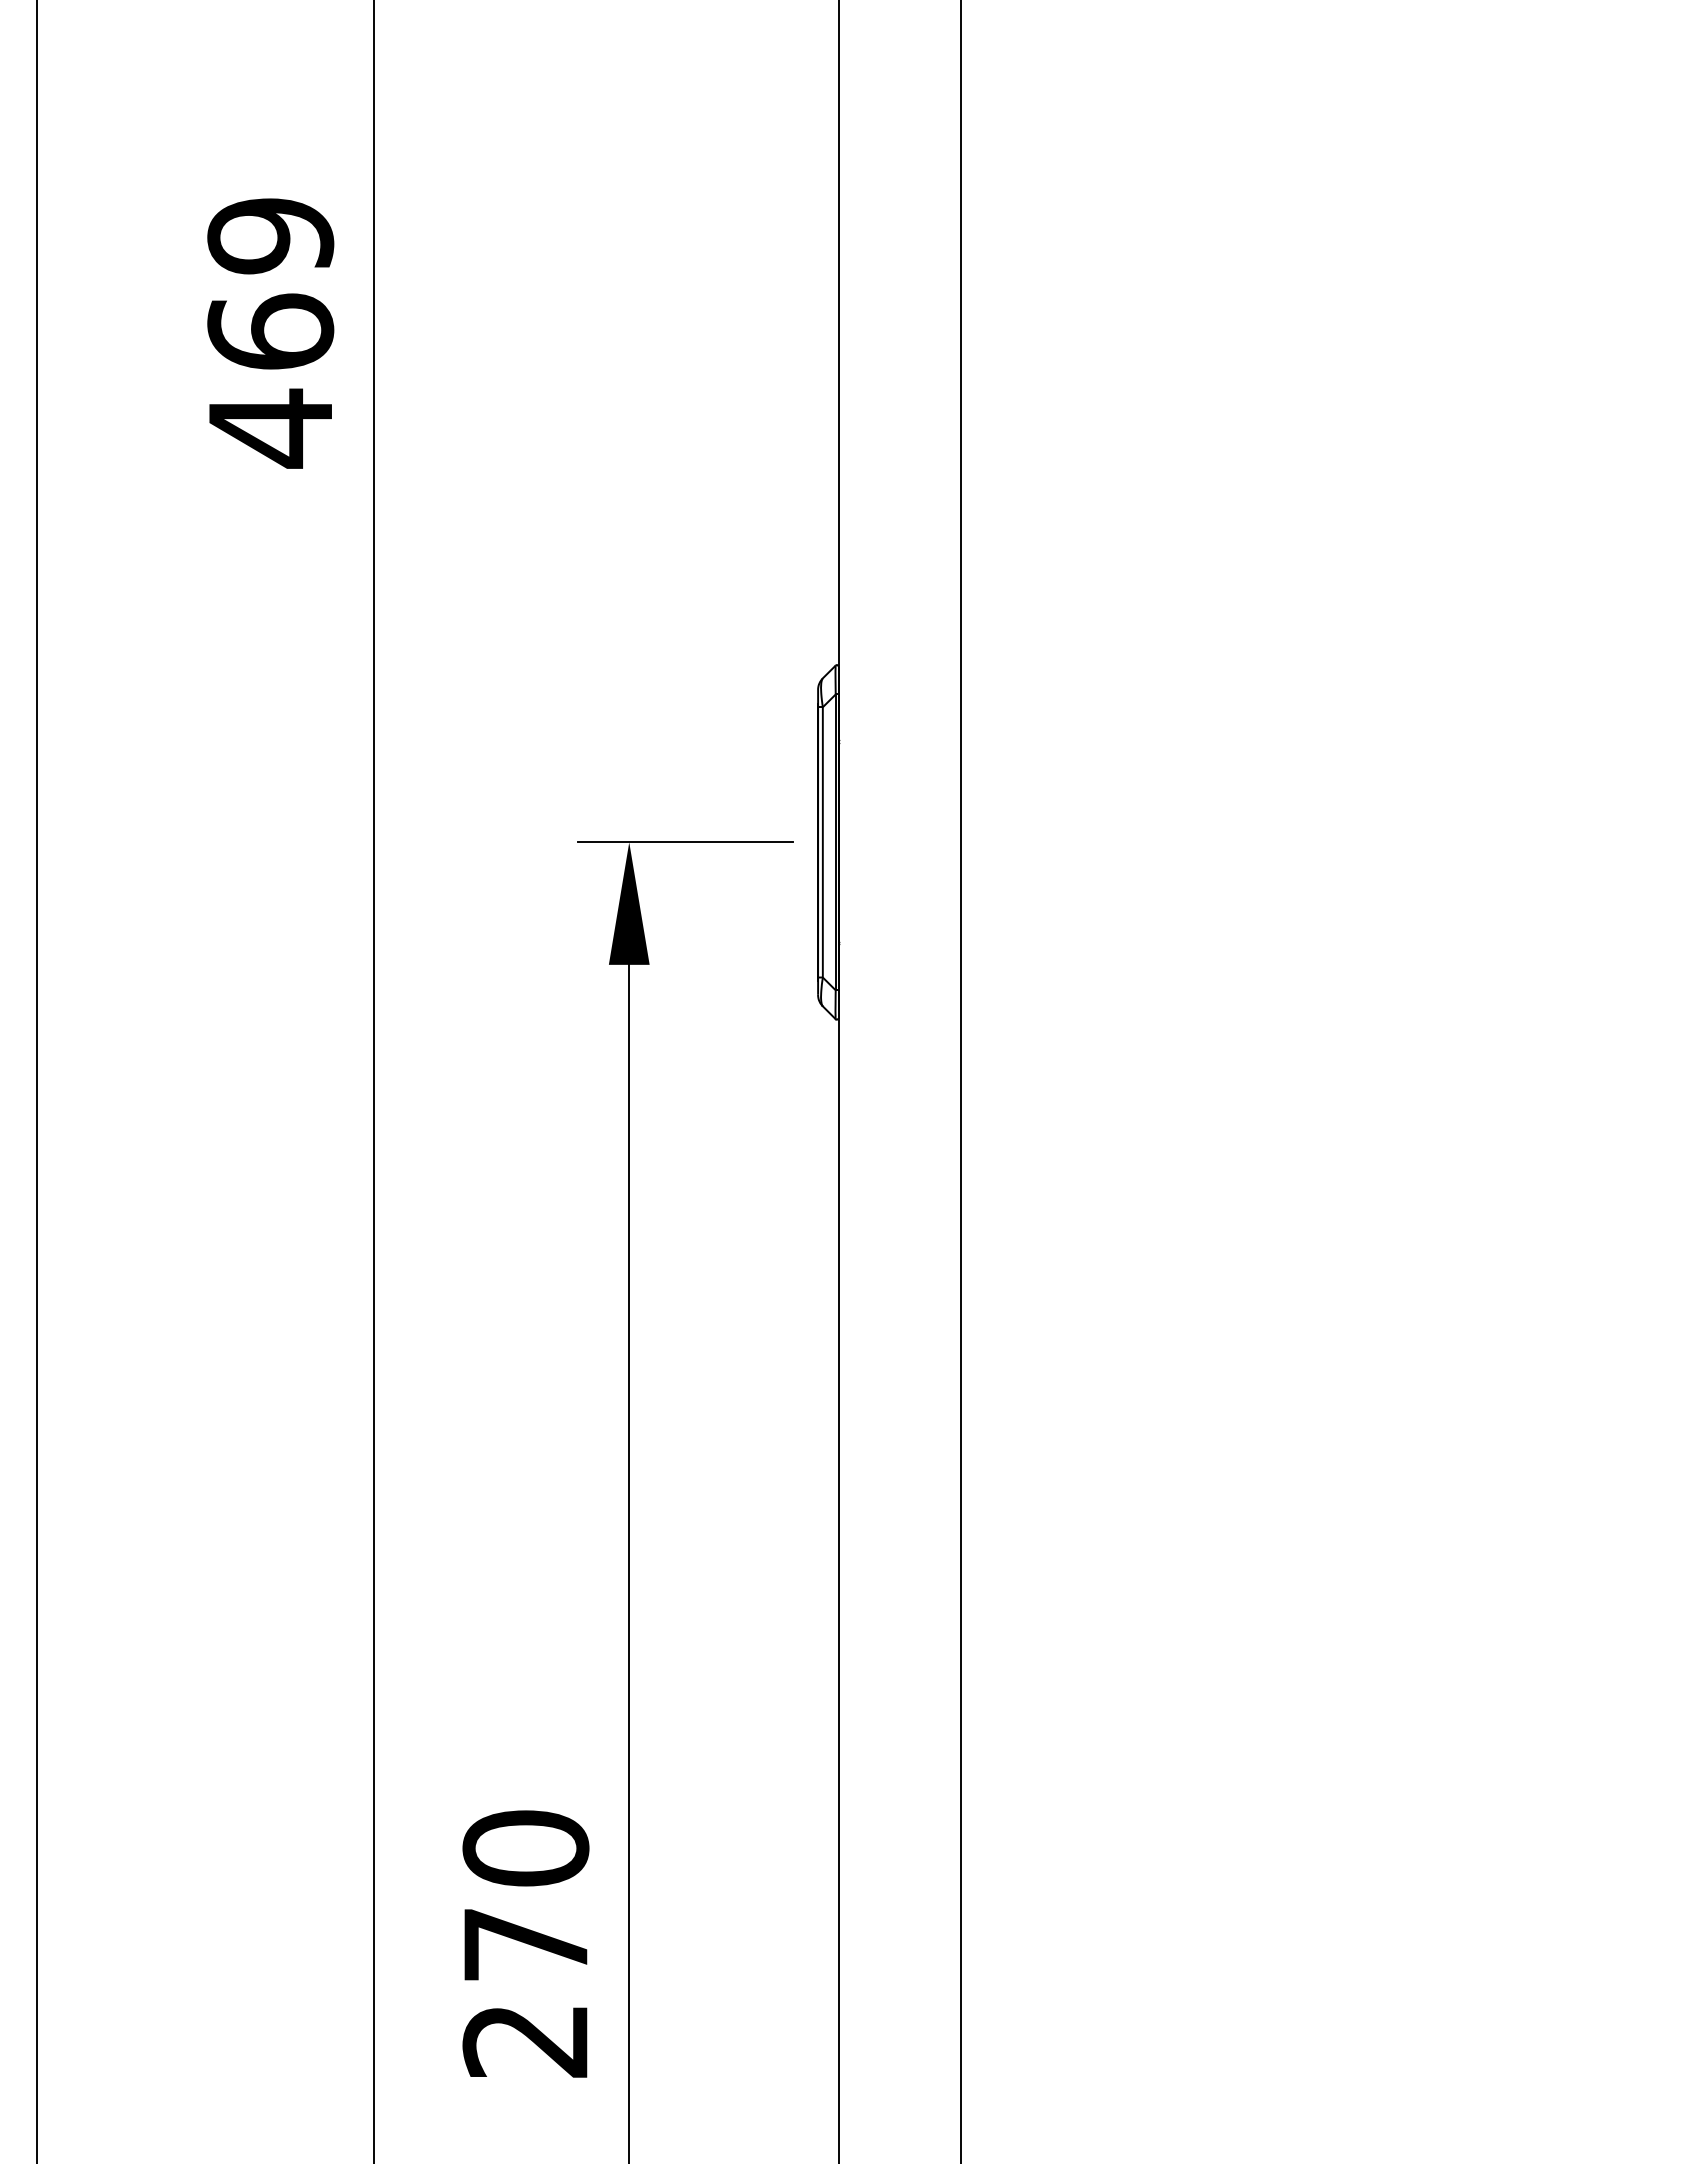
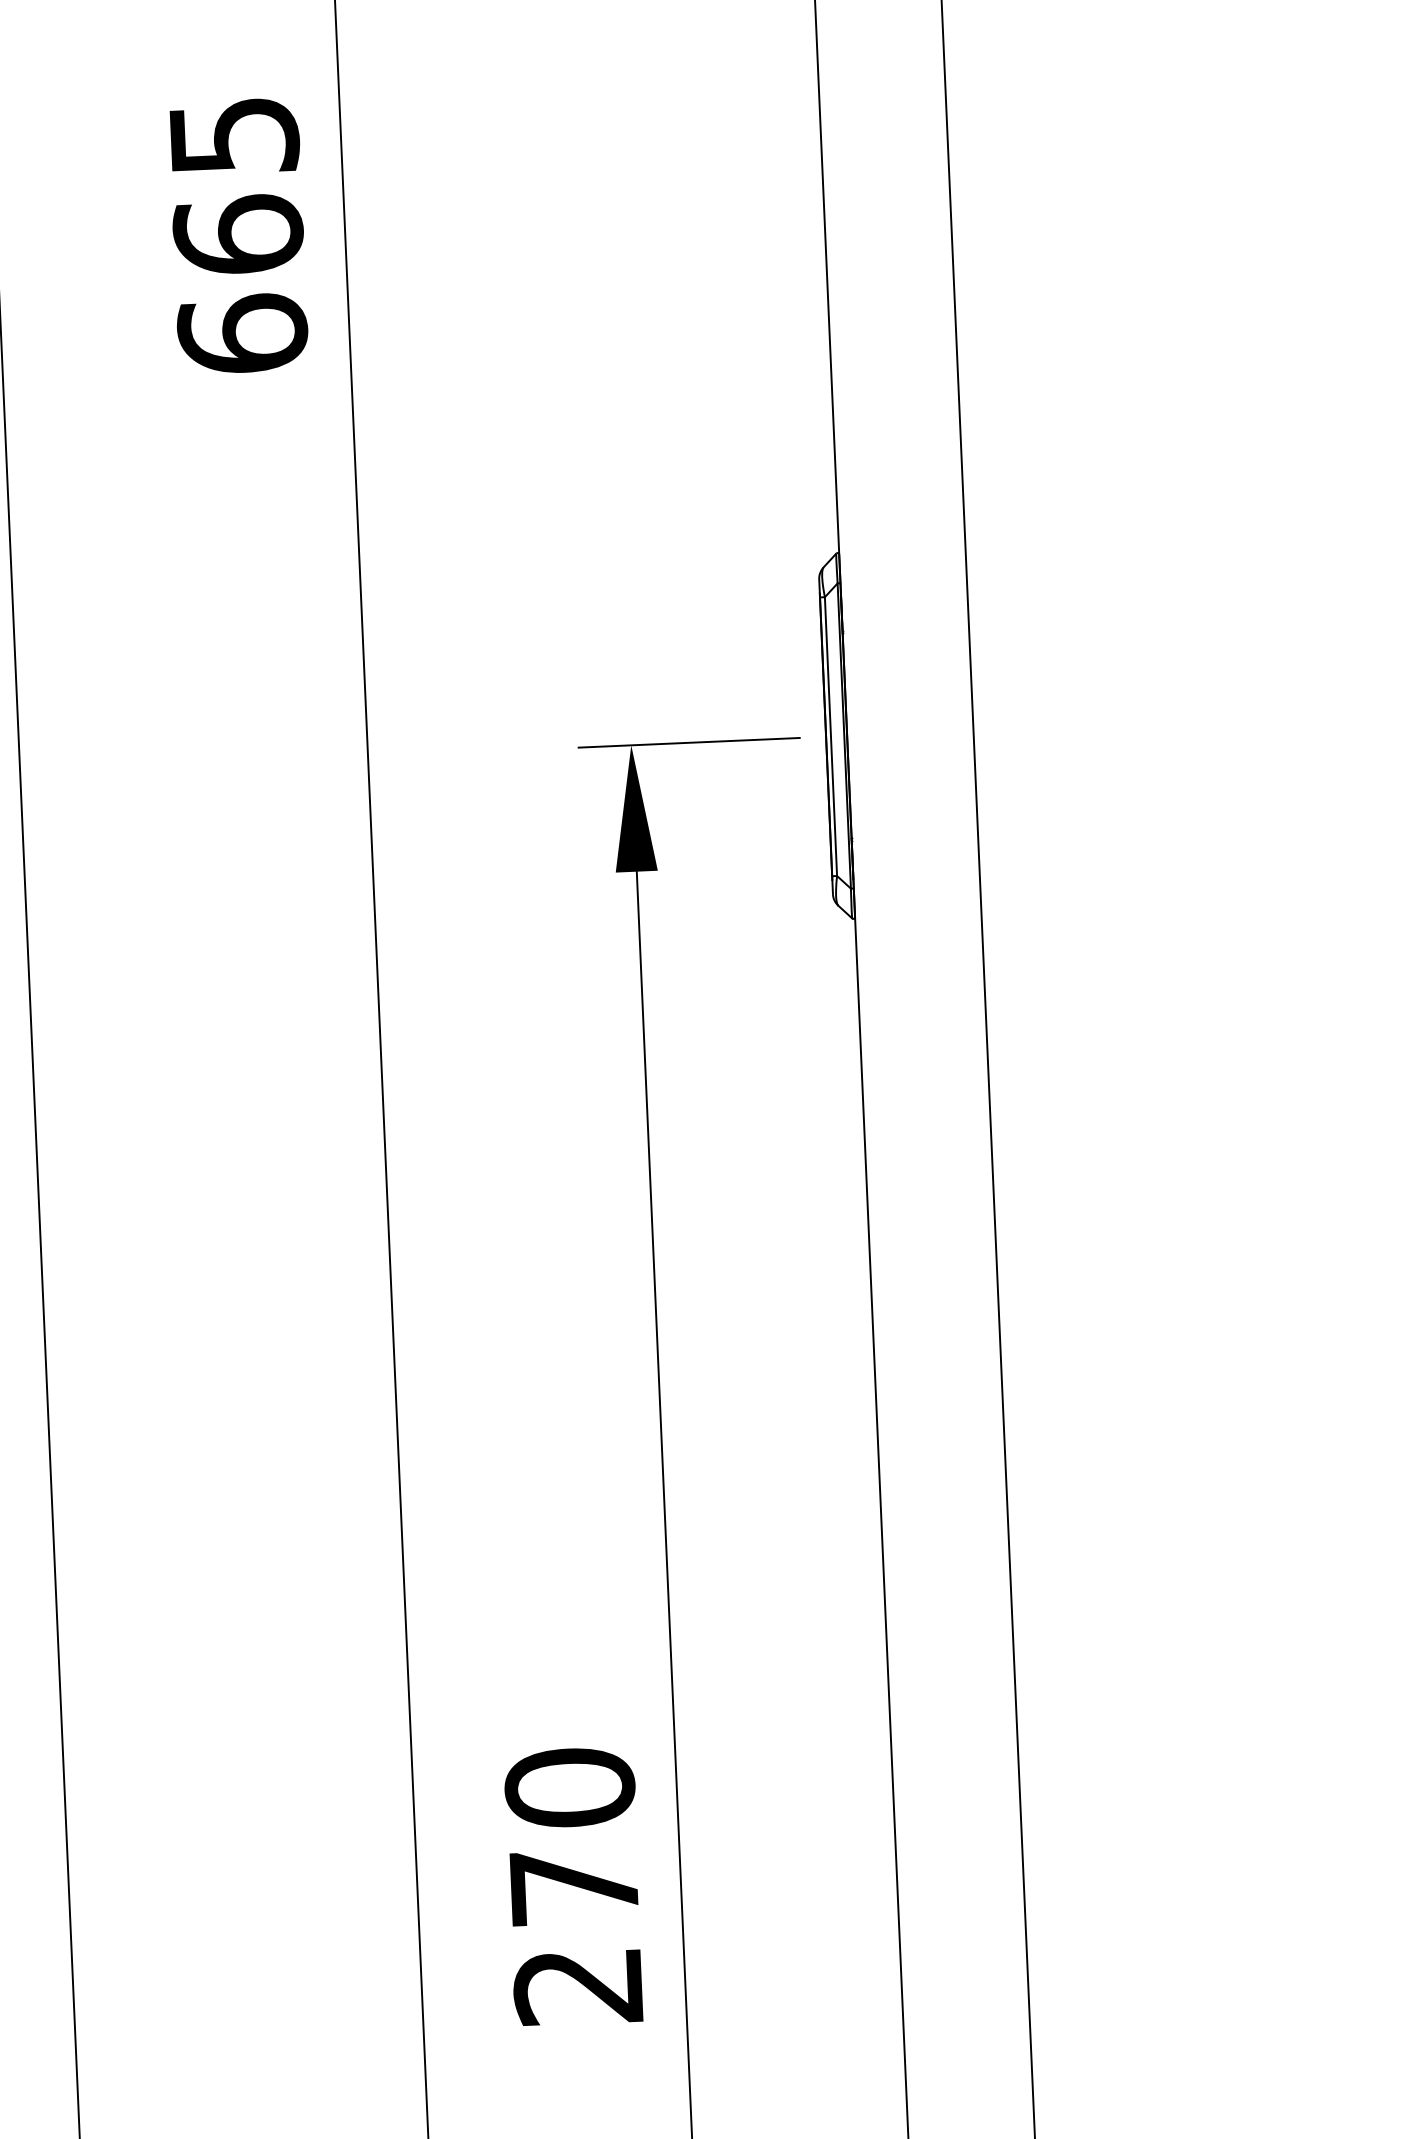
text: (270, 333) -> (238, 236), 469 -> 665

